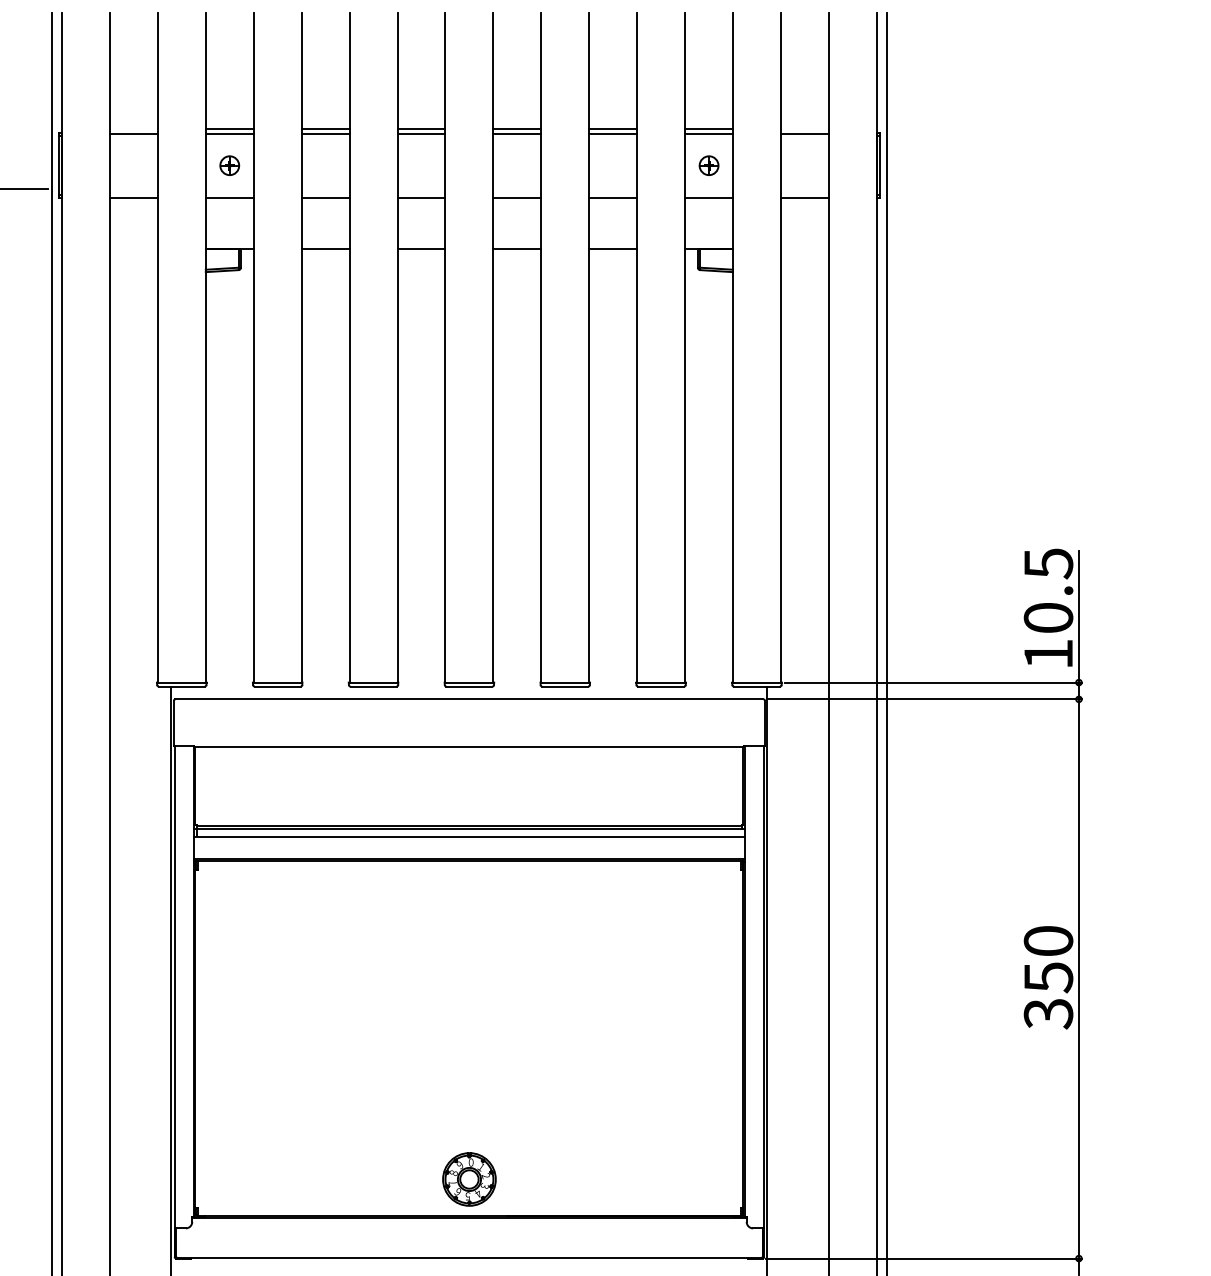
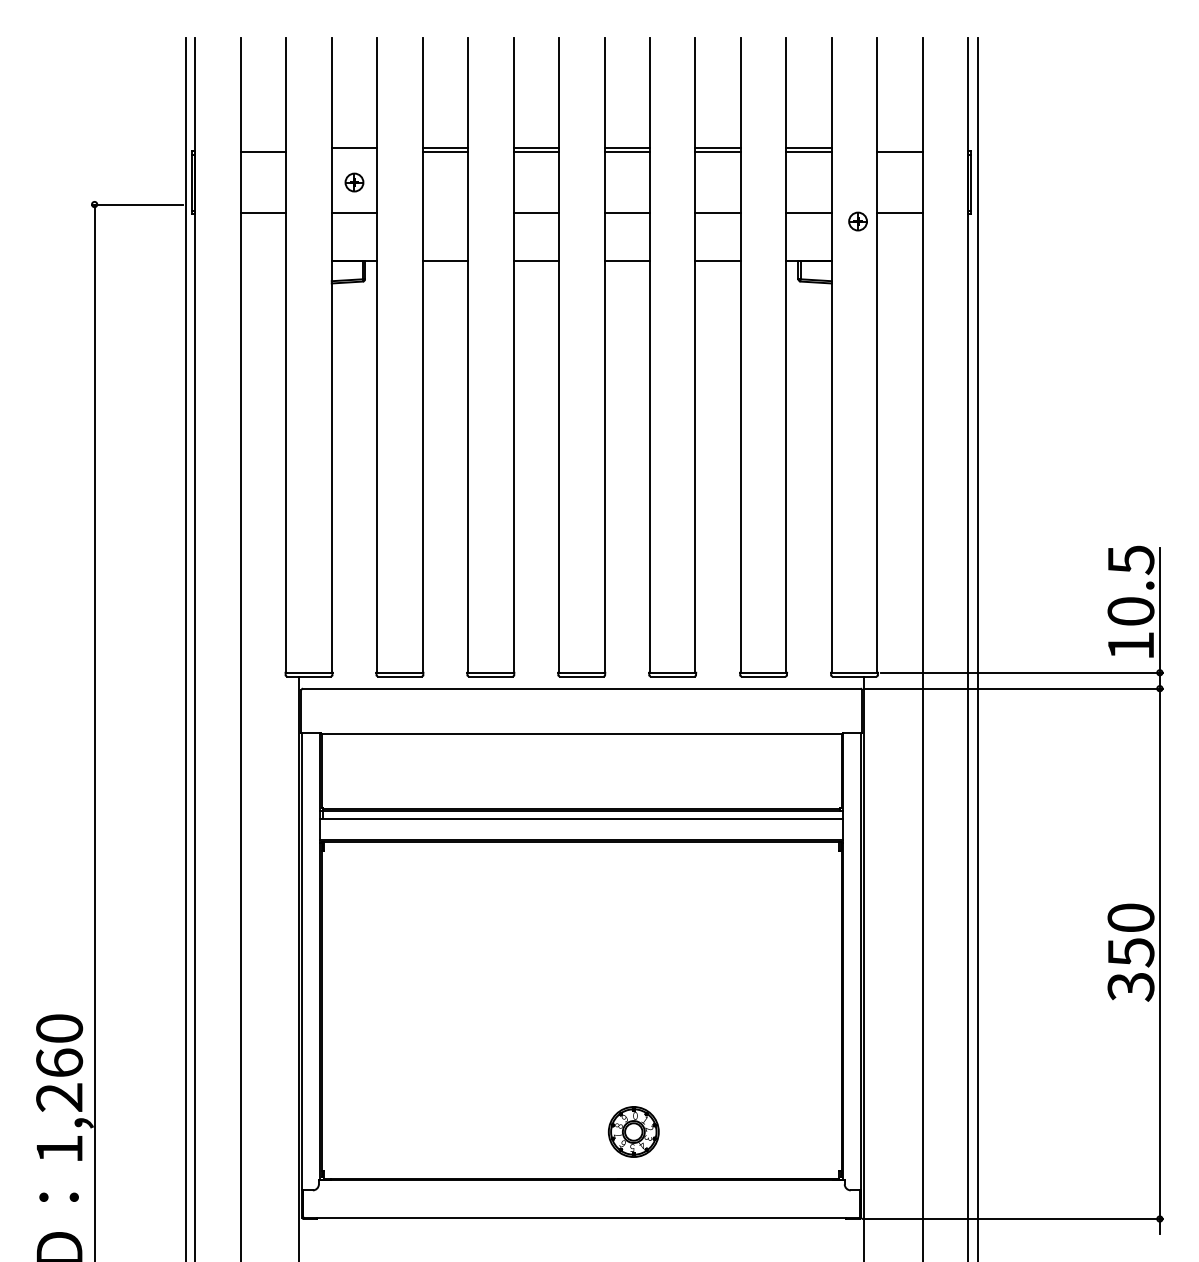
line: (229, 134) -> (354, 152), removed
part: (708, 165) -> (857, 221), moved
line: (325, 197) -> (445, 212), removed
part: (469, 1178) -> (633, 1131), moved

